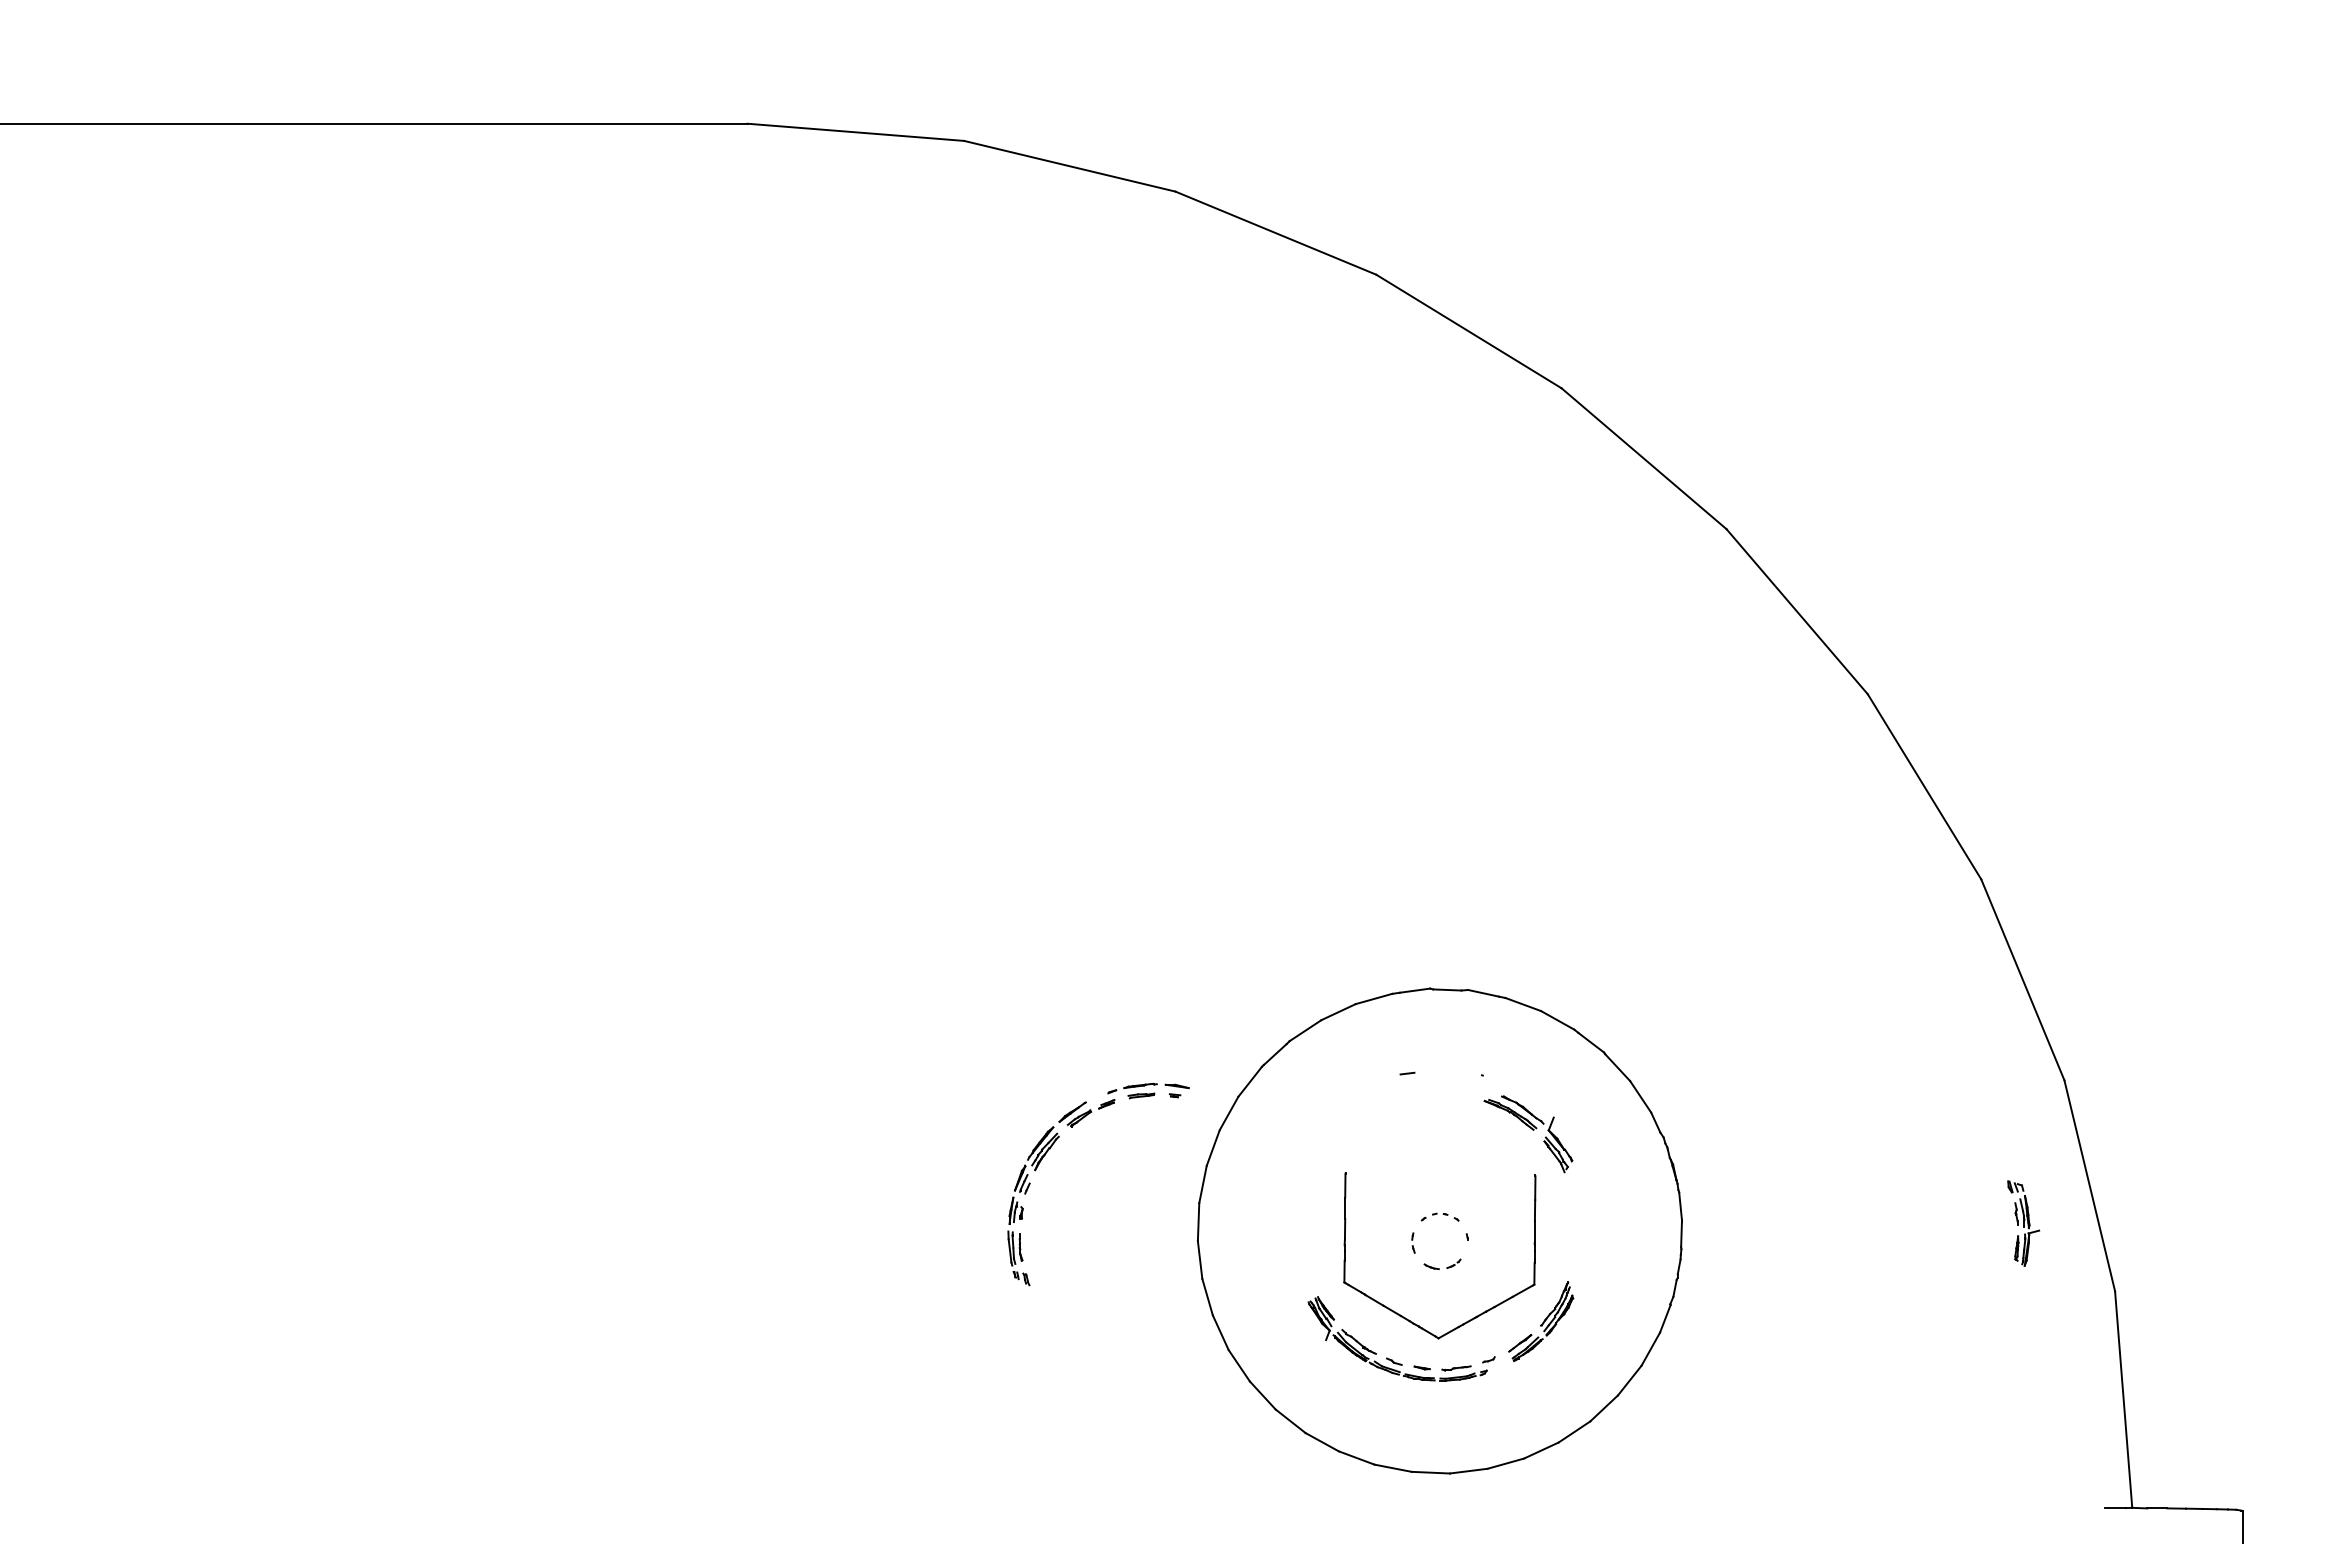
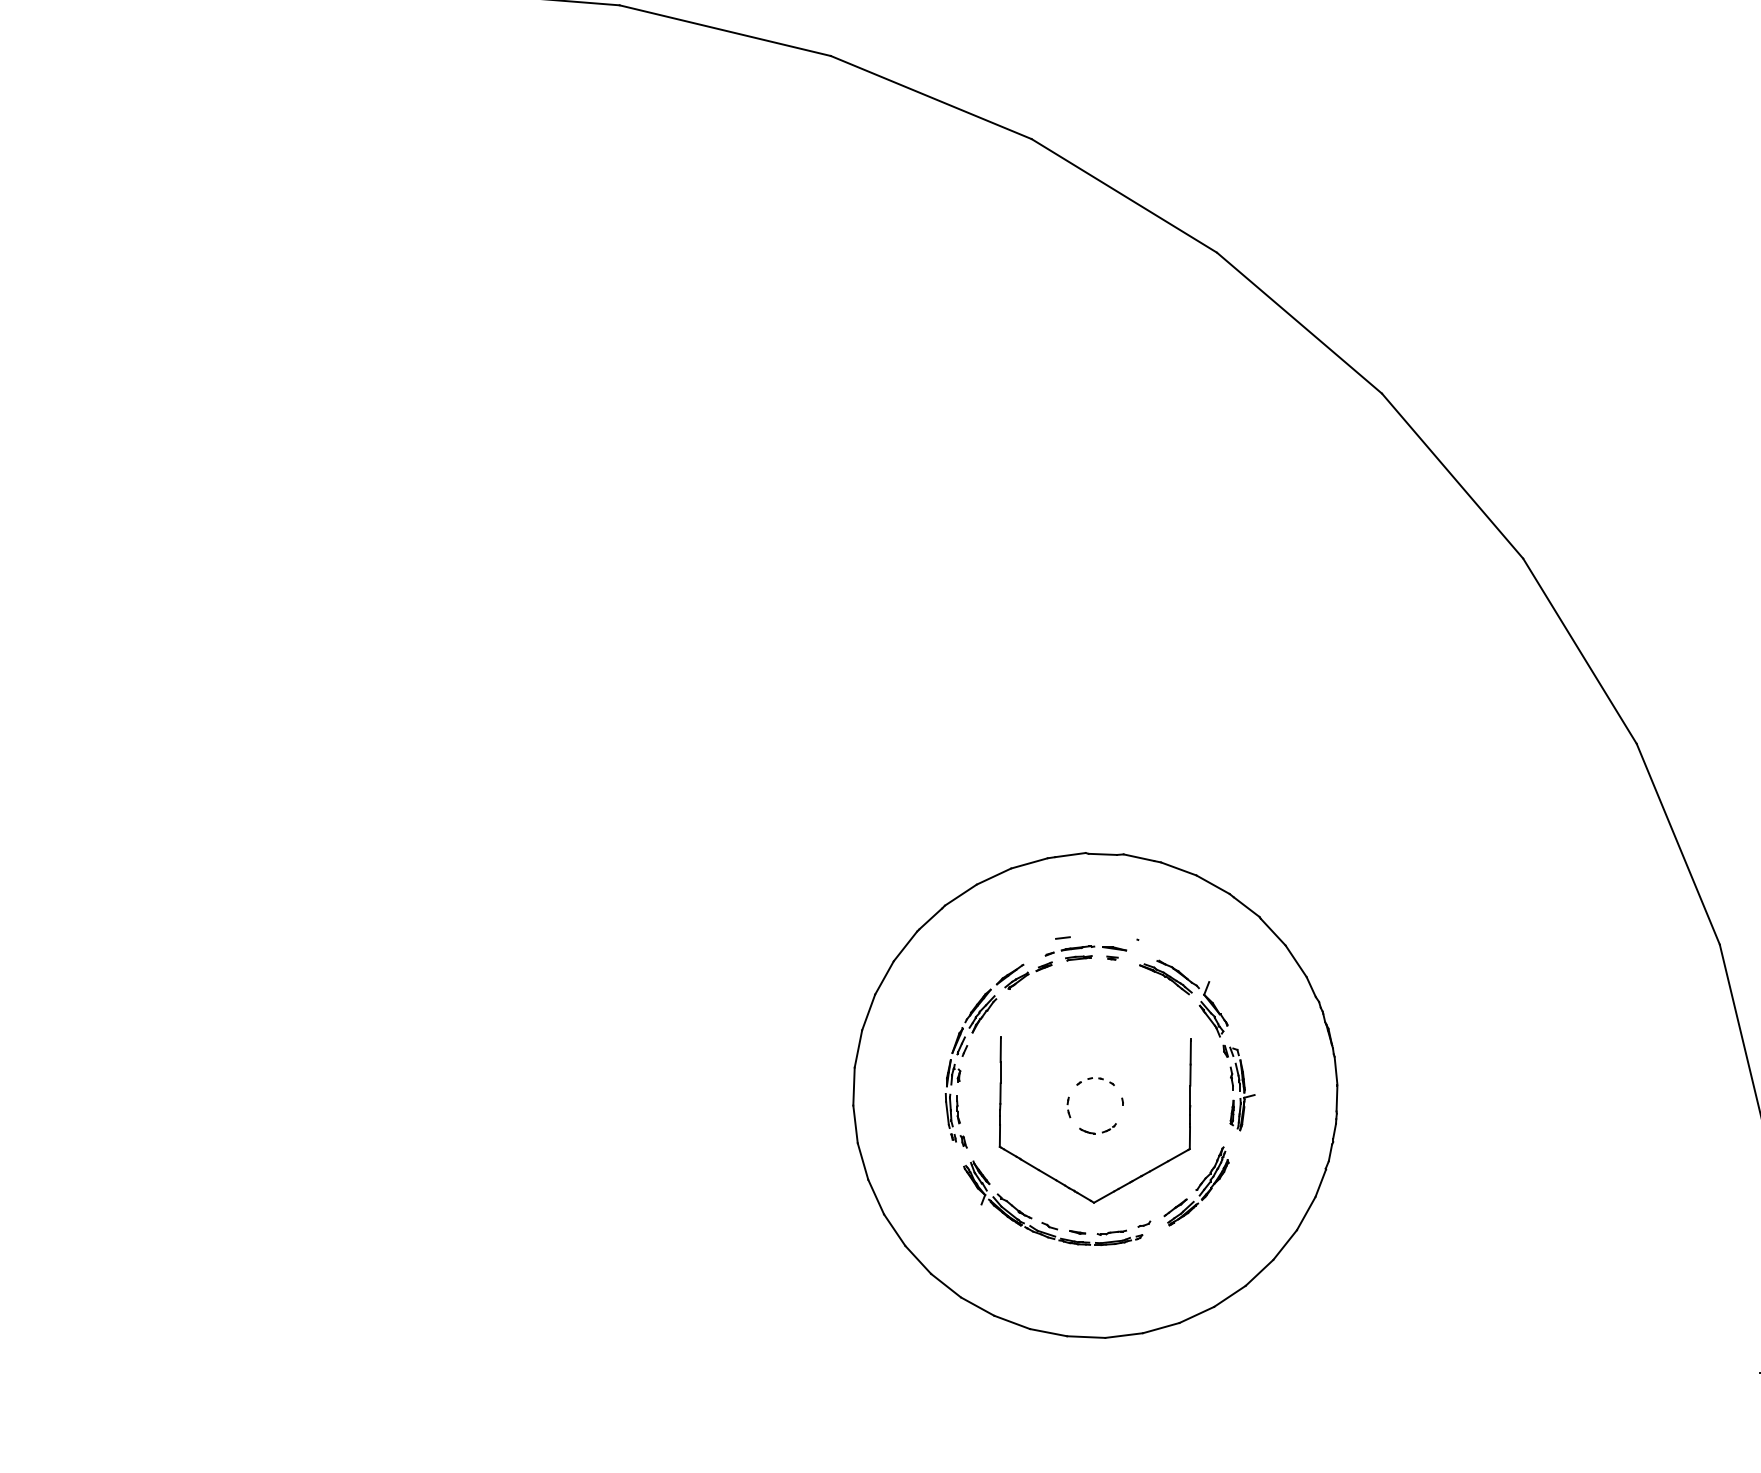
part: (1050, 1149) -> (987, 1011), moved
part: (2023, 1223) -> (1238, 1087), moved

